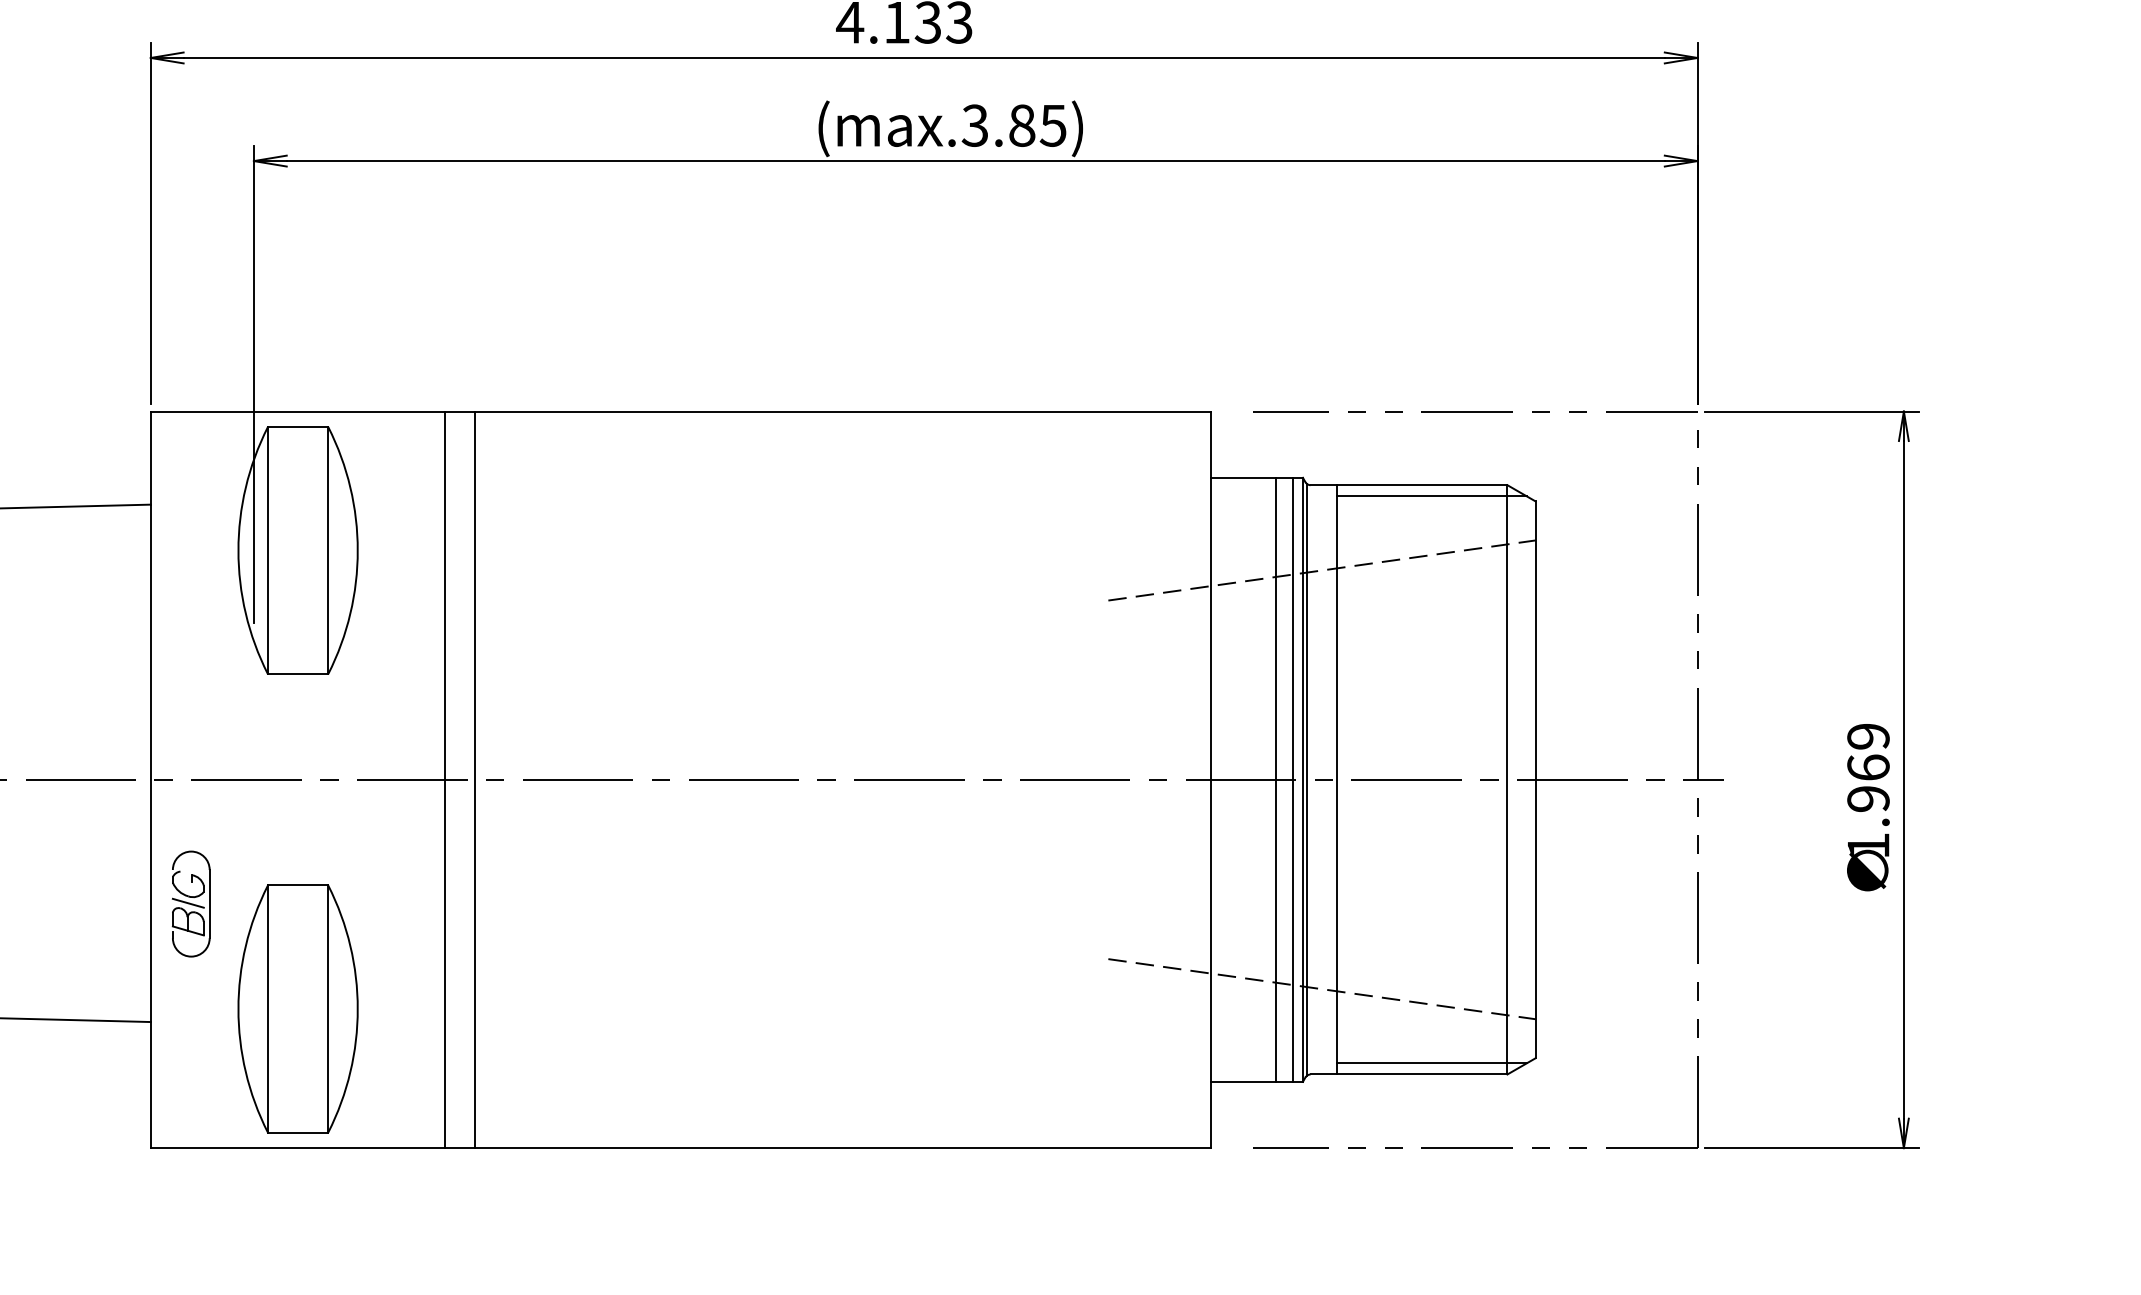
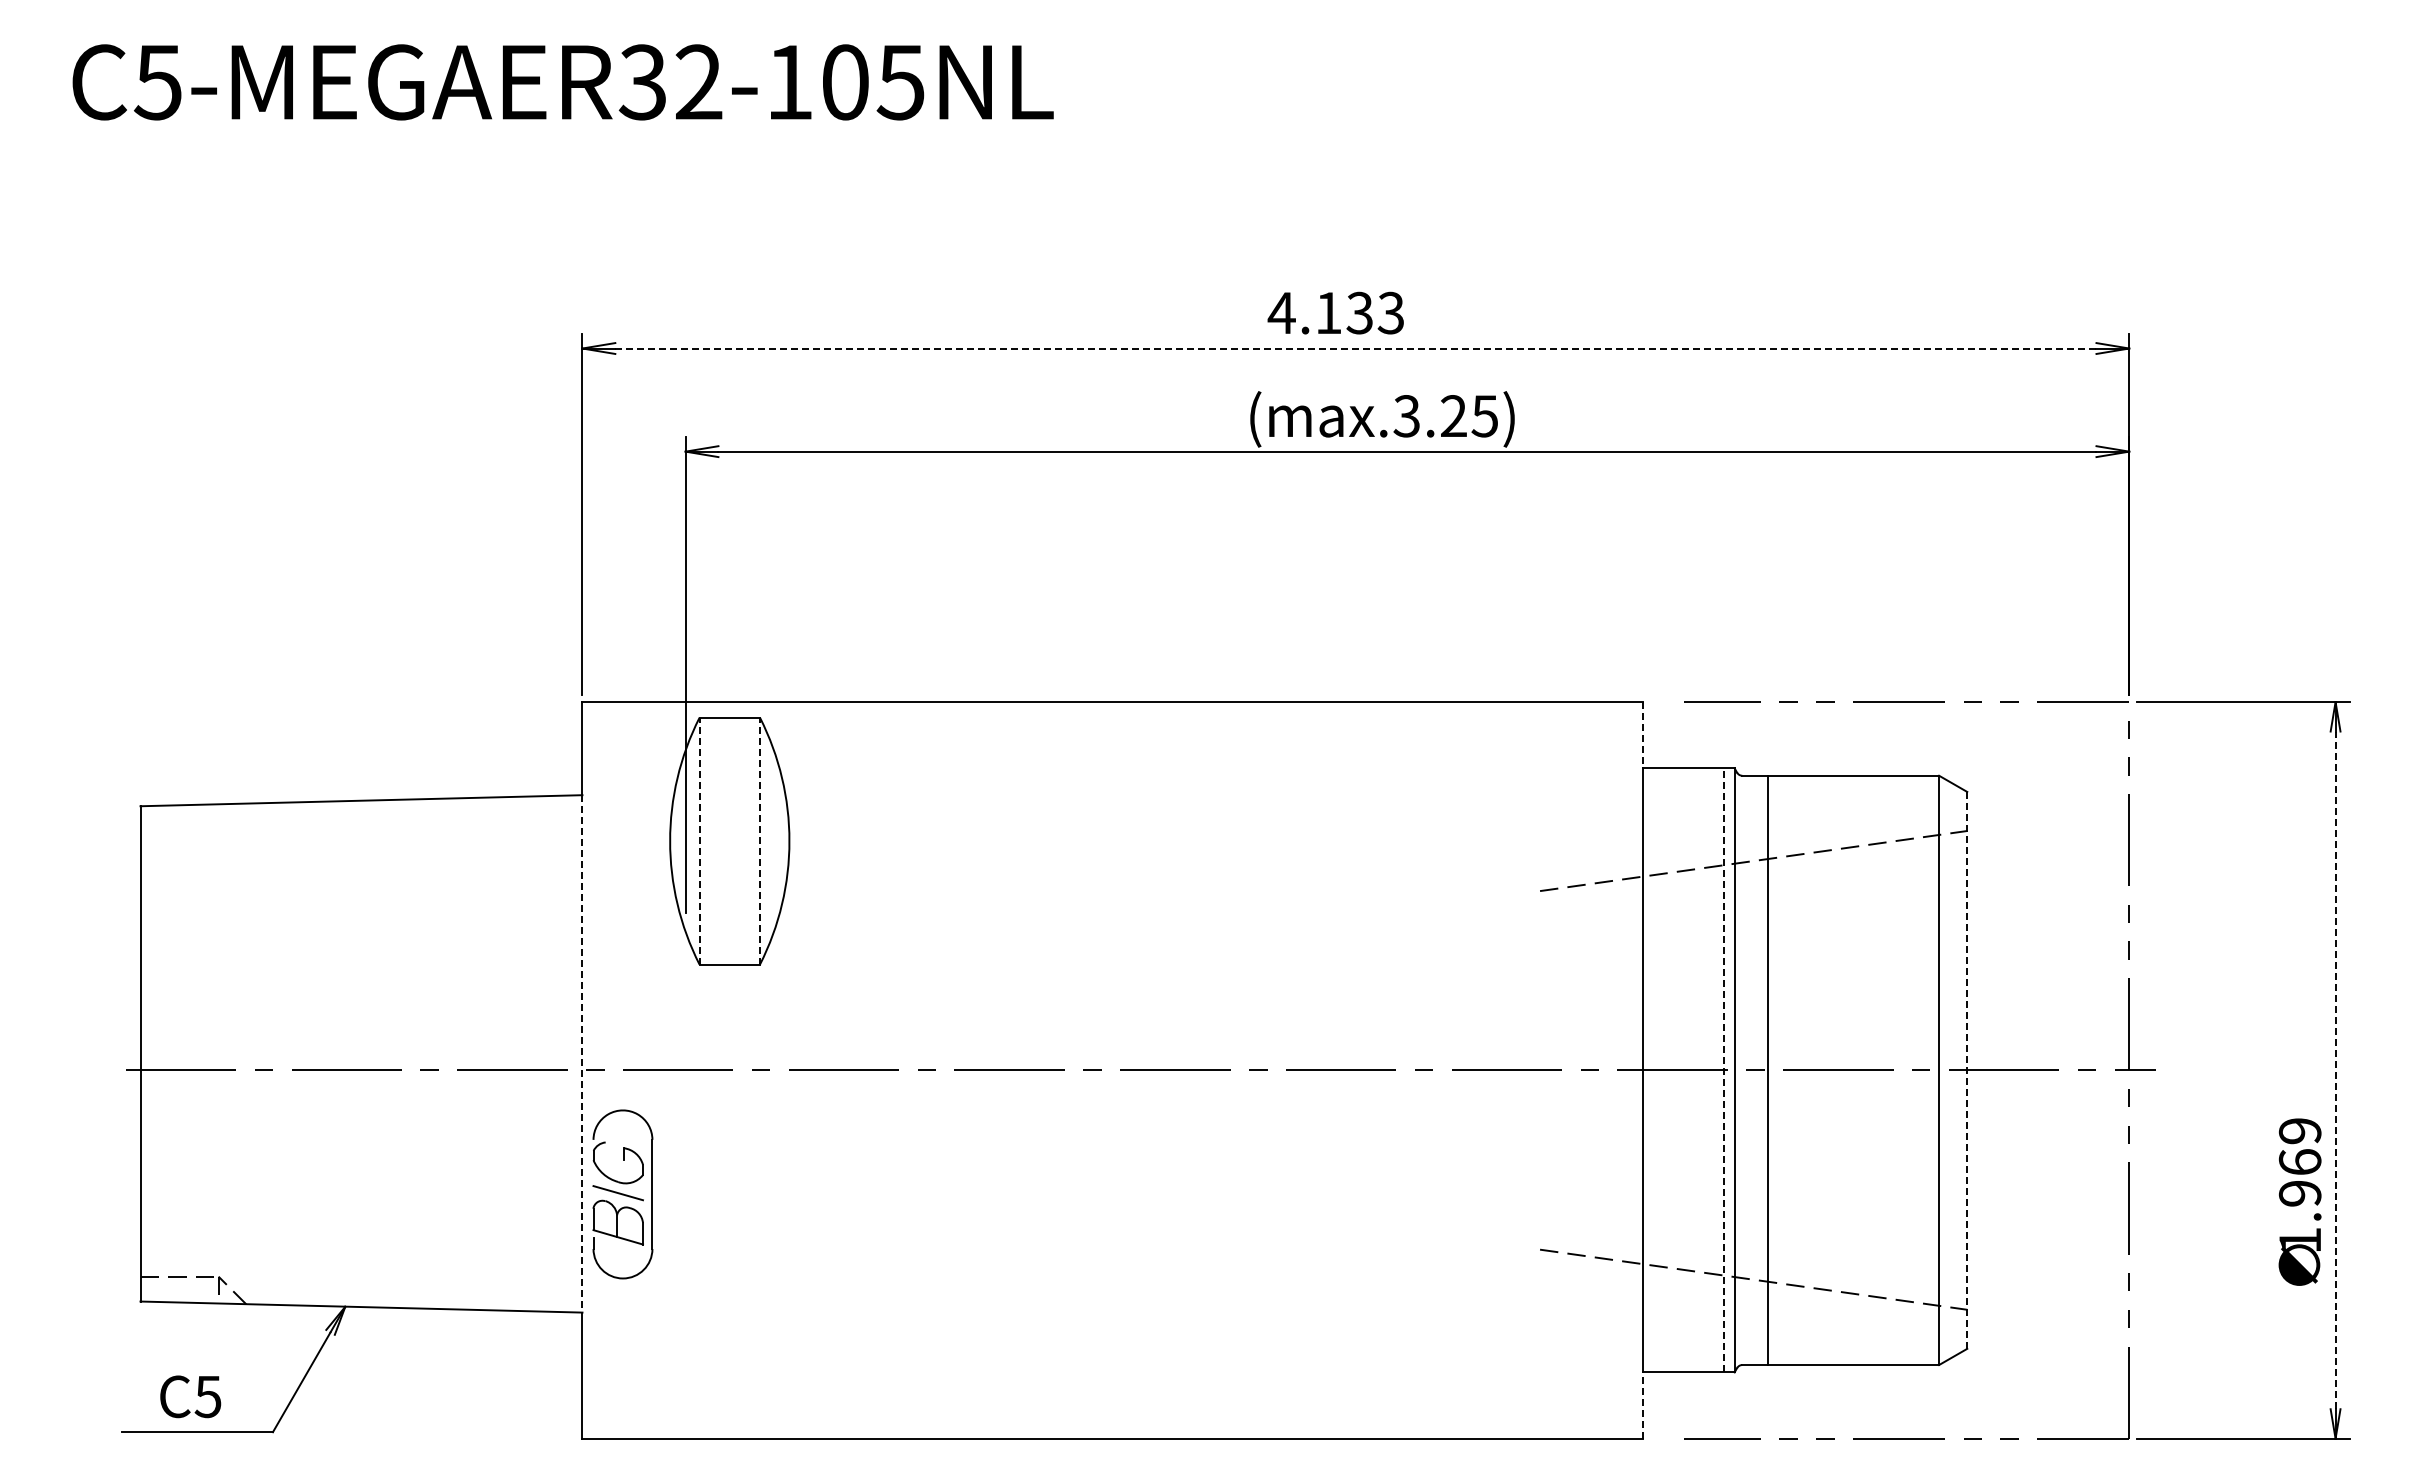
line: (923, 57) -> (1355, 348), solid -> dashed
text: (1022, 125) -> (1454, 416), (max.3.85) -> (max.3.25)
line: (1211, 444) -> (1643, 735), solid -> dashed
line: (1431, 495) -> (1863, 786), removed
line: (267, 550) -> (699, 841), solid -> dashed
line: (327, 550) -> (759, 841), solid -> dashed
line: (150, 762) -> (582, 1053), solid -> dashed
line: (1292, 778) -> (1724, 1069), solid -> dashed
line: (445, 779) -> (877, 1070), removed
line: (474, 779) -> (906, 1070), removed
line: (1275, 779) -> (1707, 1070), removed
line: (1306, 779) -> (1738, 1070), removed
line: (1535, 779) -> (1967, 1070), solid -> dashed
line: (1903, 779) -> (2335, 1070), solid -> dashed
text: (1867, 806) -> (2299, 1201), moved
part: (190, 903) -> (622, 1194), size x1.6
part: (297, 1008) -> (729, 1299), removed
line: (1431, 1062) -> (1863, 1353), removed
line: (1211, 1114) -> (1643, 1405), solid -> dashed

